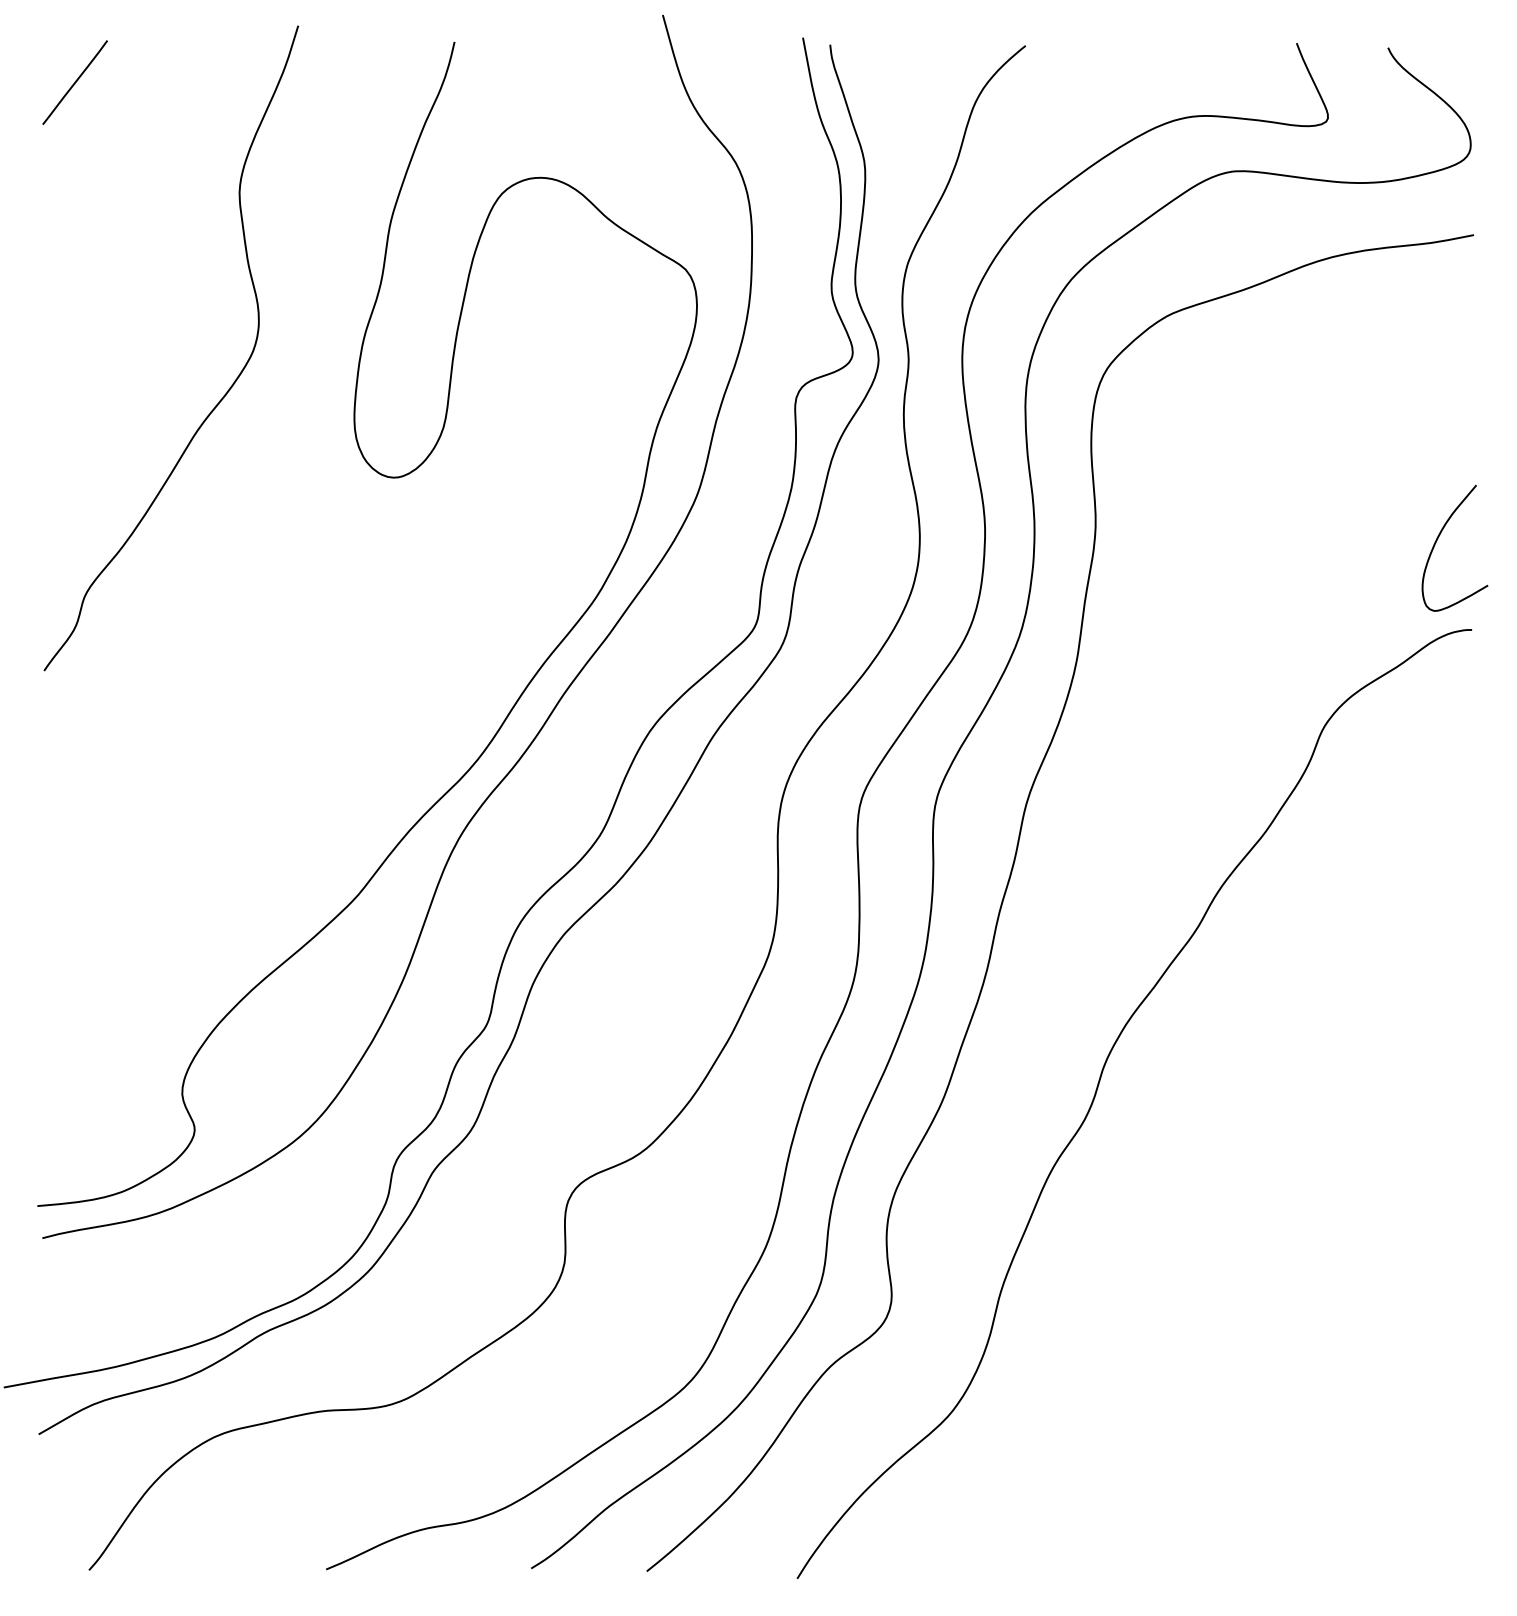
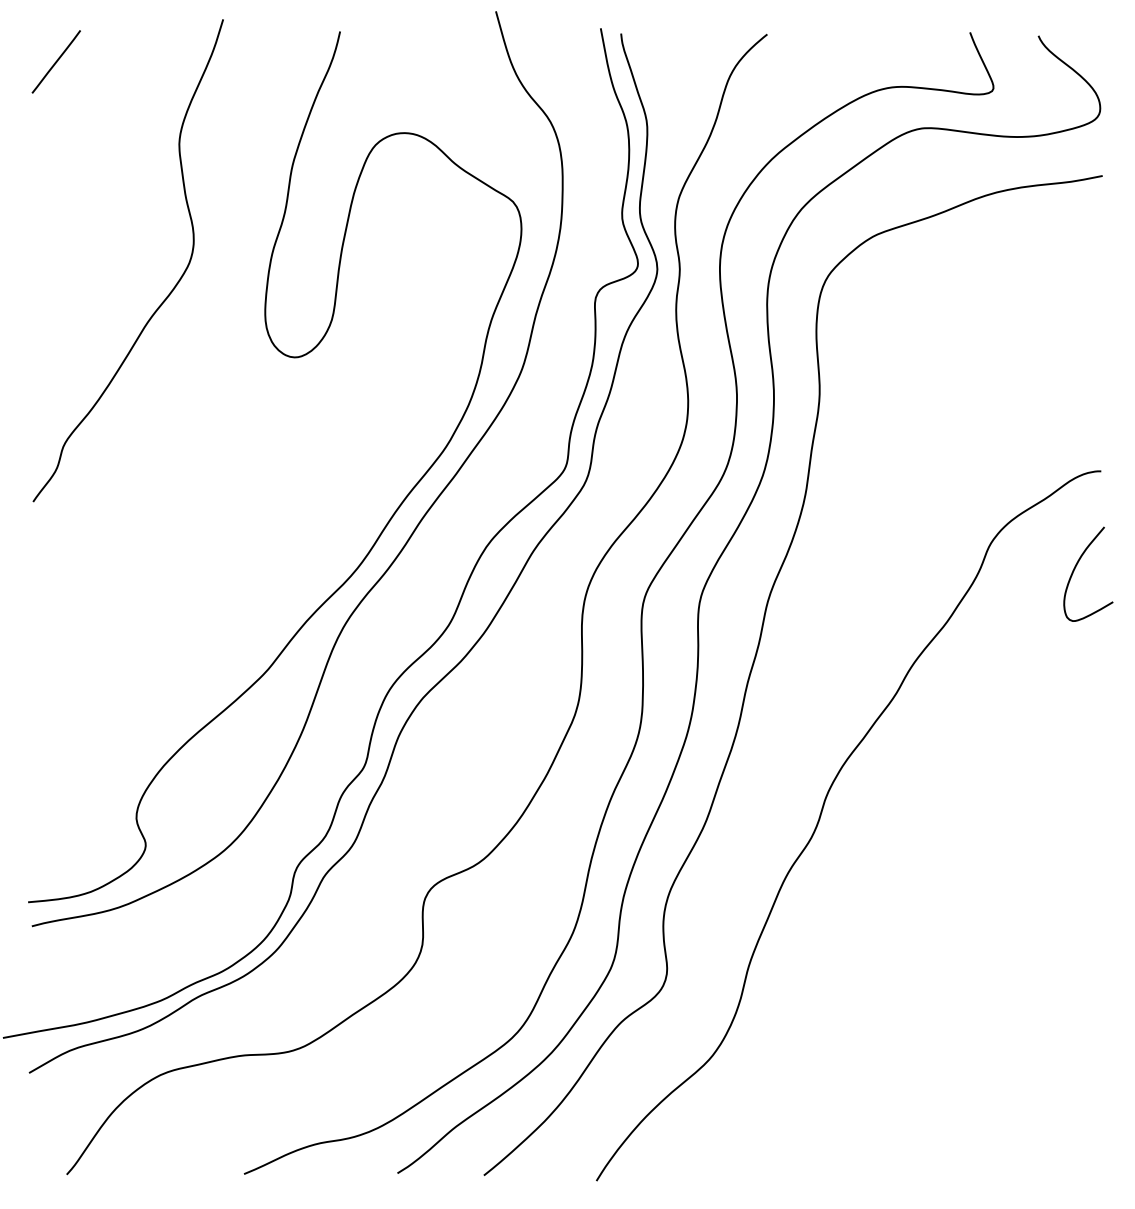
curve: (1438, 539) -> (1076, 567), moved

